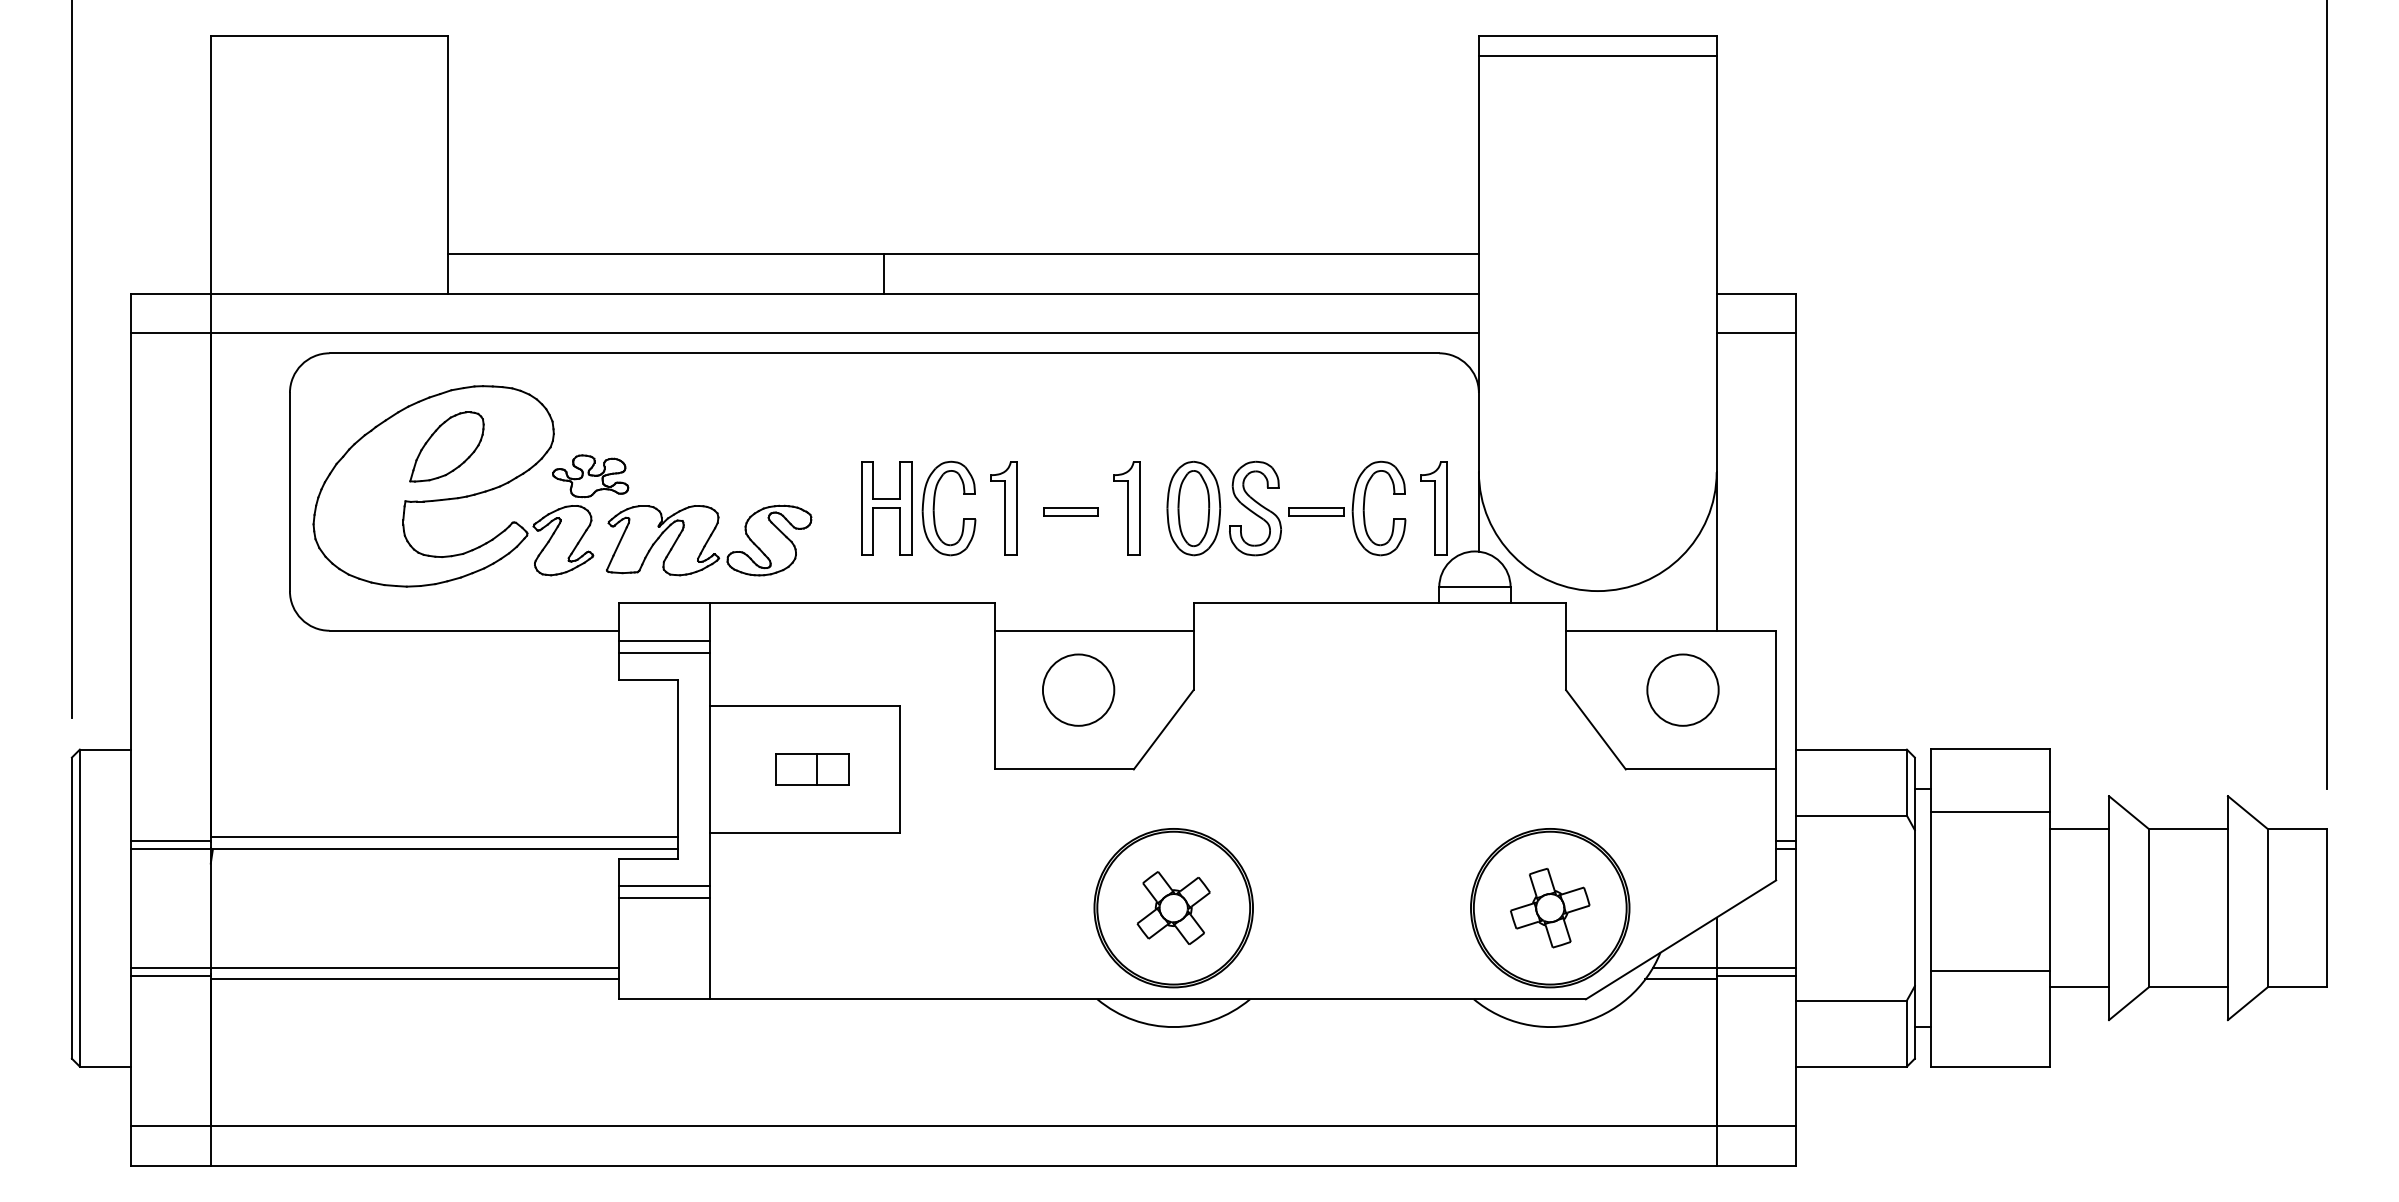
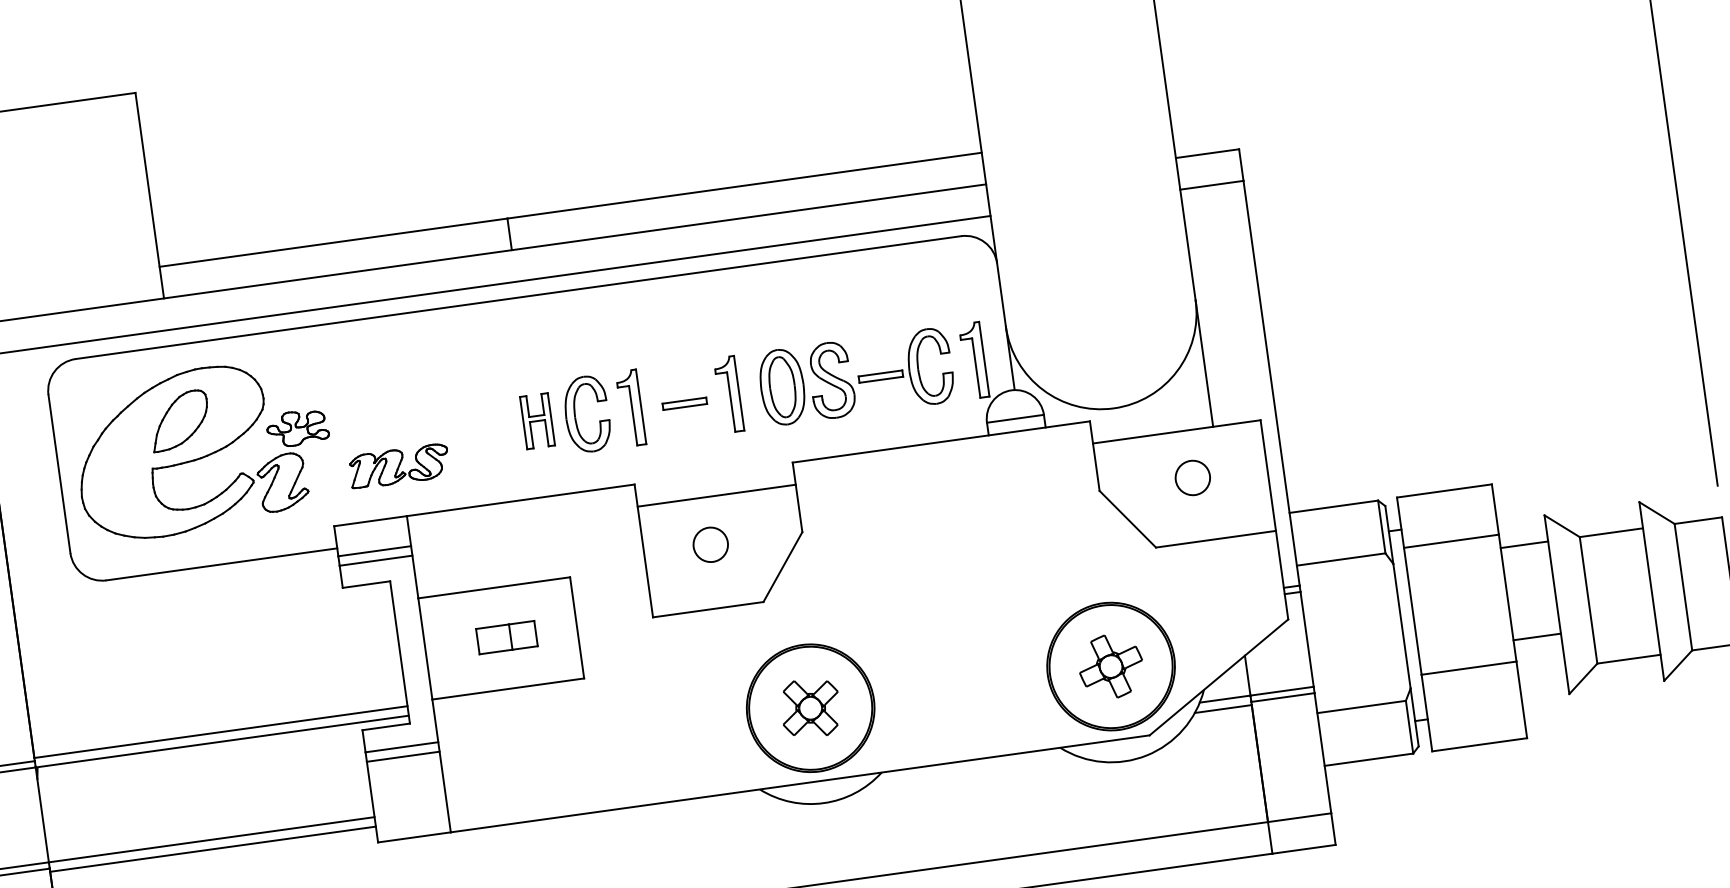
part: (886, 508) -> (537, 421), size x0.7
part: (709, 540) -> (399, 466), size x0.6
circle: (1078, 689) -> (710, 544), size x0.6
circle: (1682, 689) -> (1192, 477), size x0.6
line: (2079, 987) -> (1537, 637), moved

